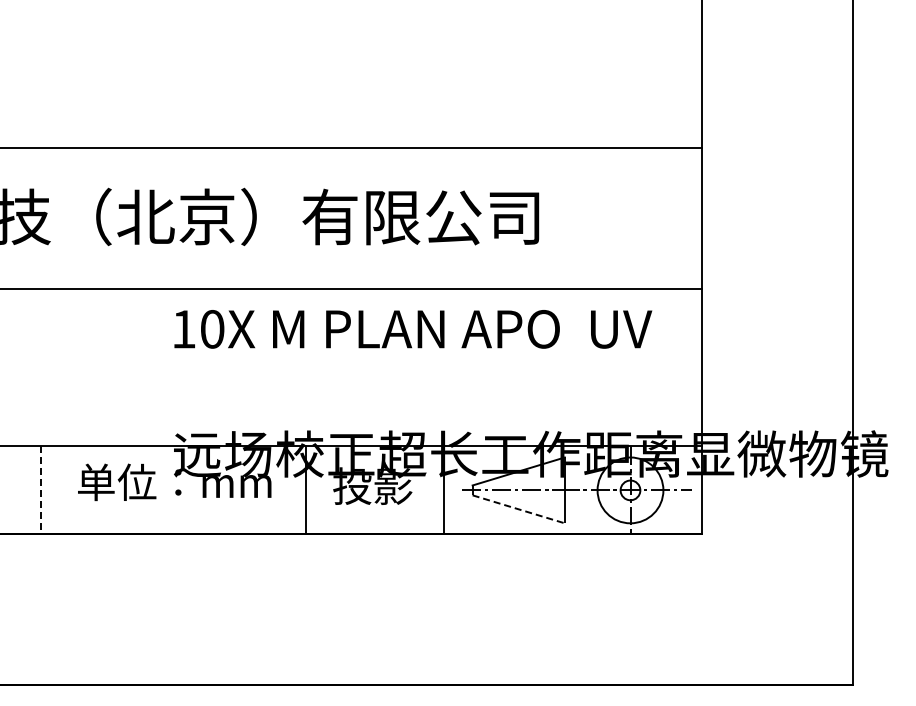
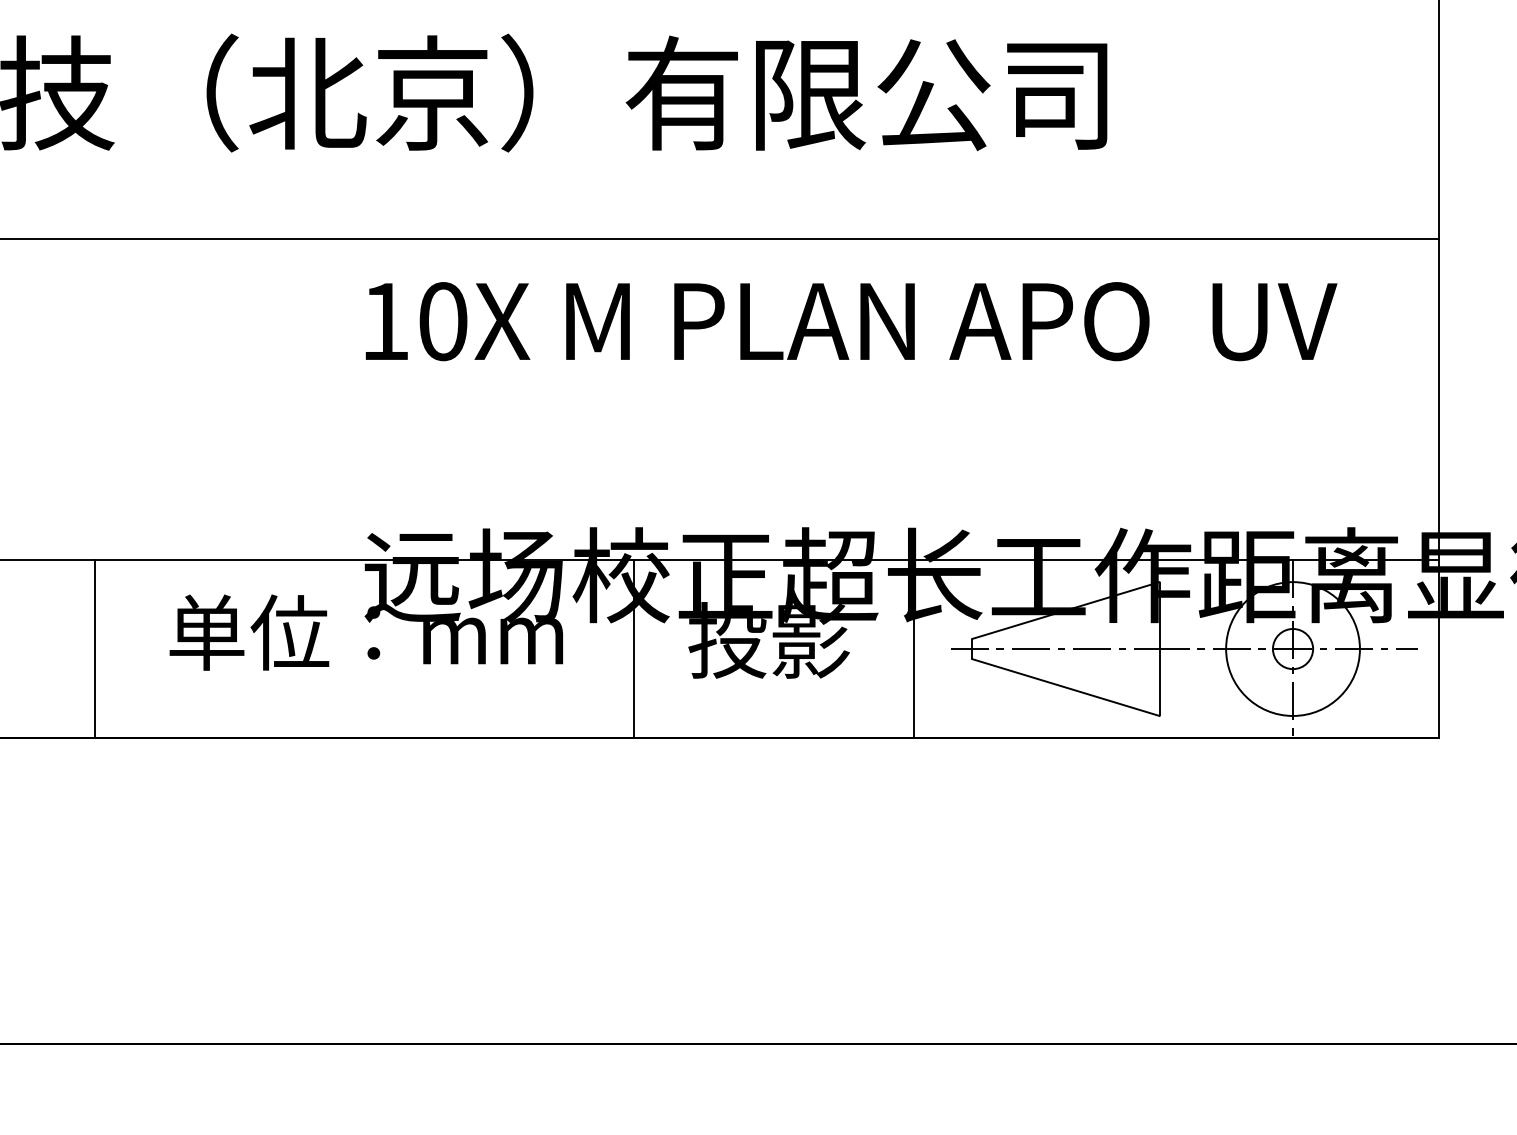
line: (41, 490) -> (95, 649), dashed -> solid
line: (519, 509) -> (1067, 687), dashed -> solid

